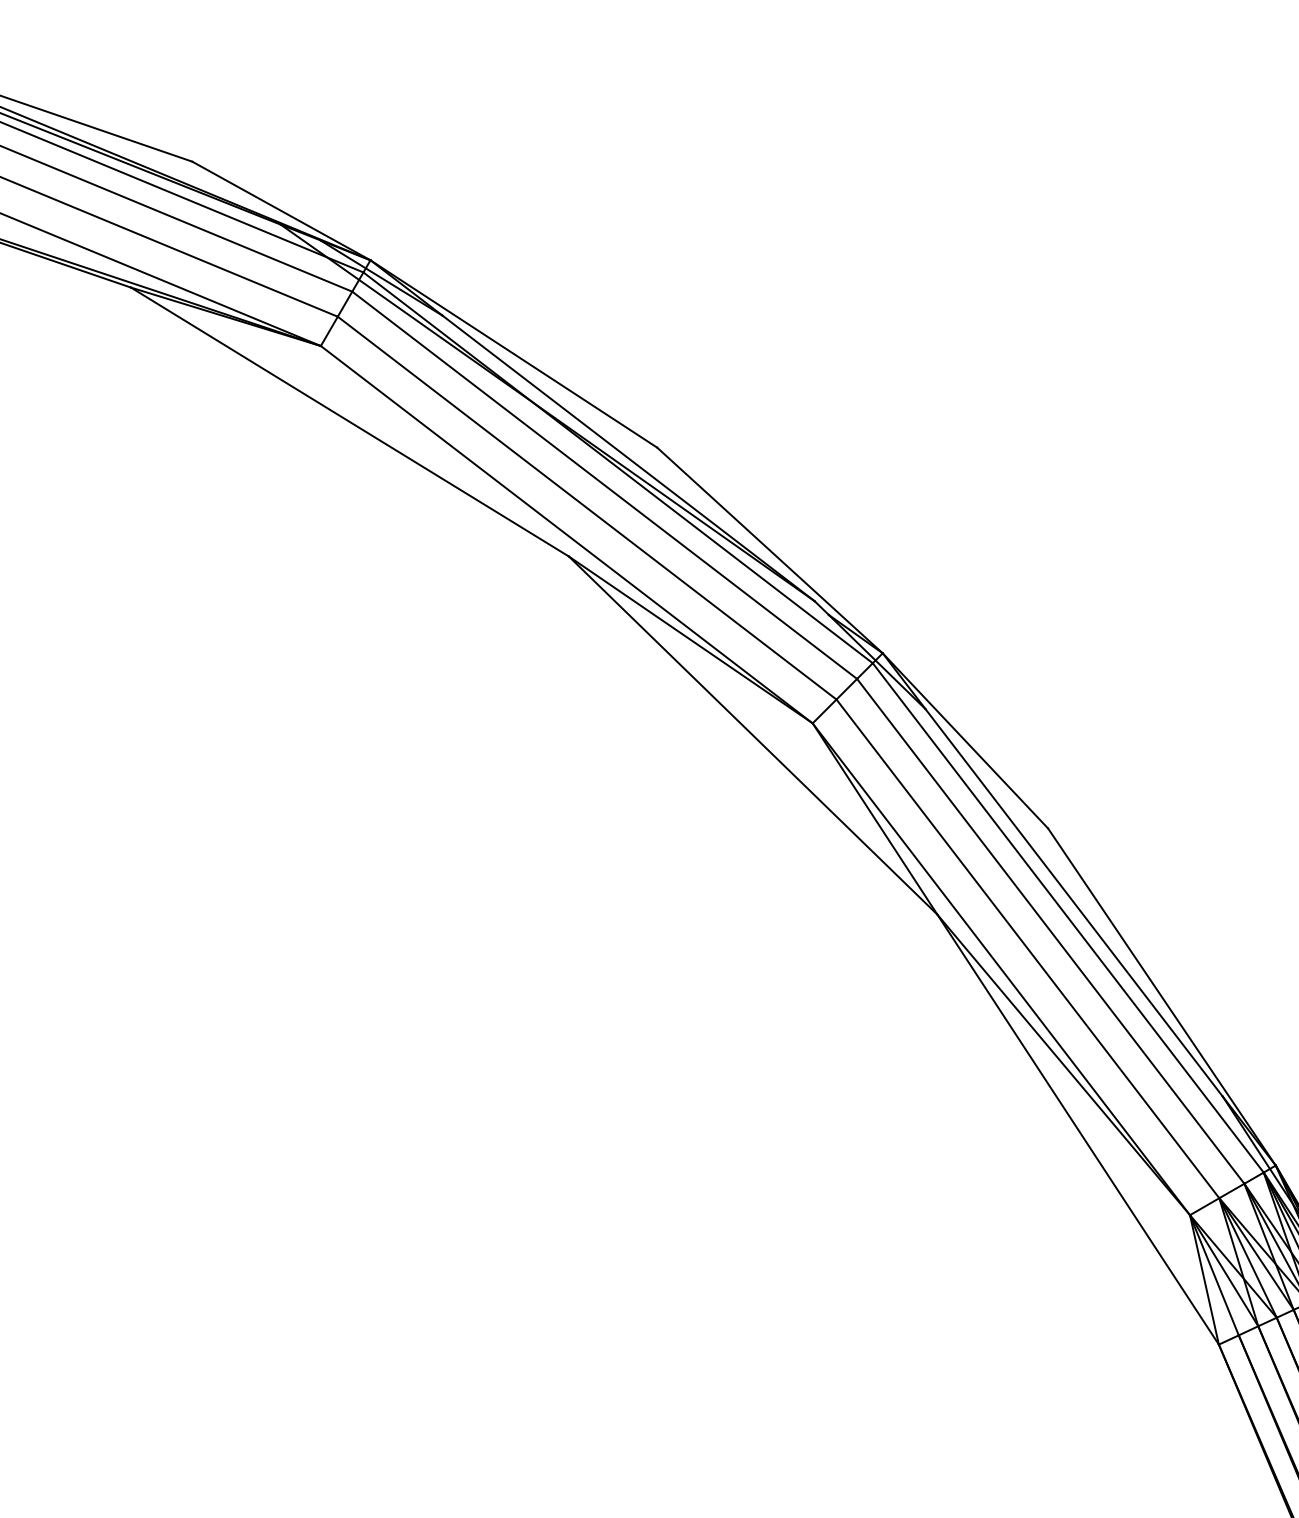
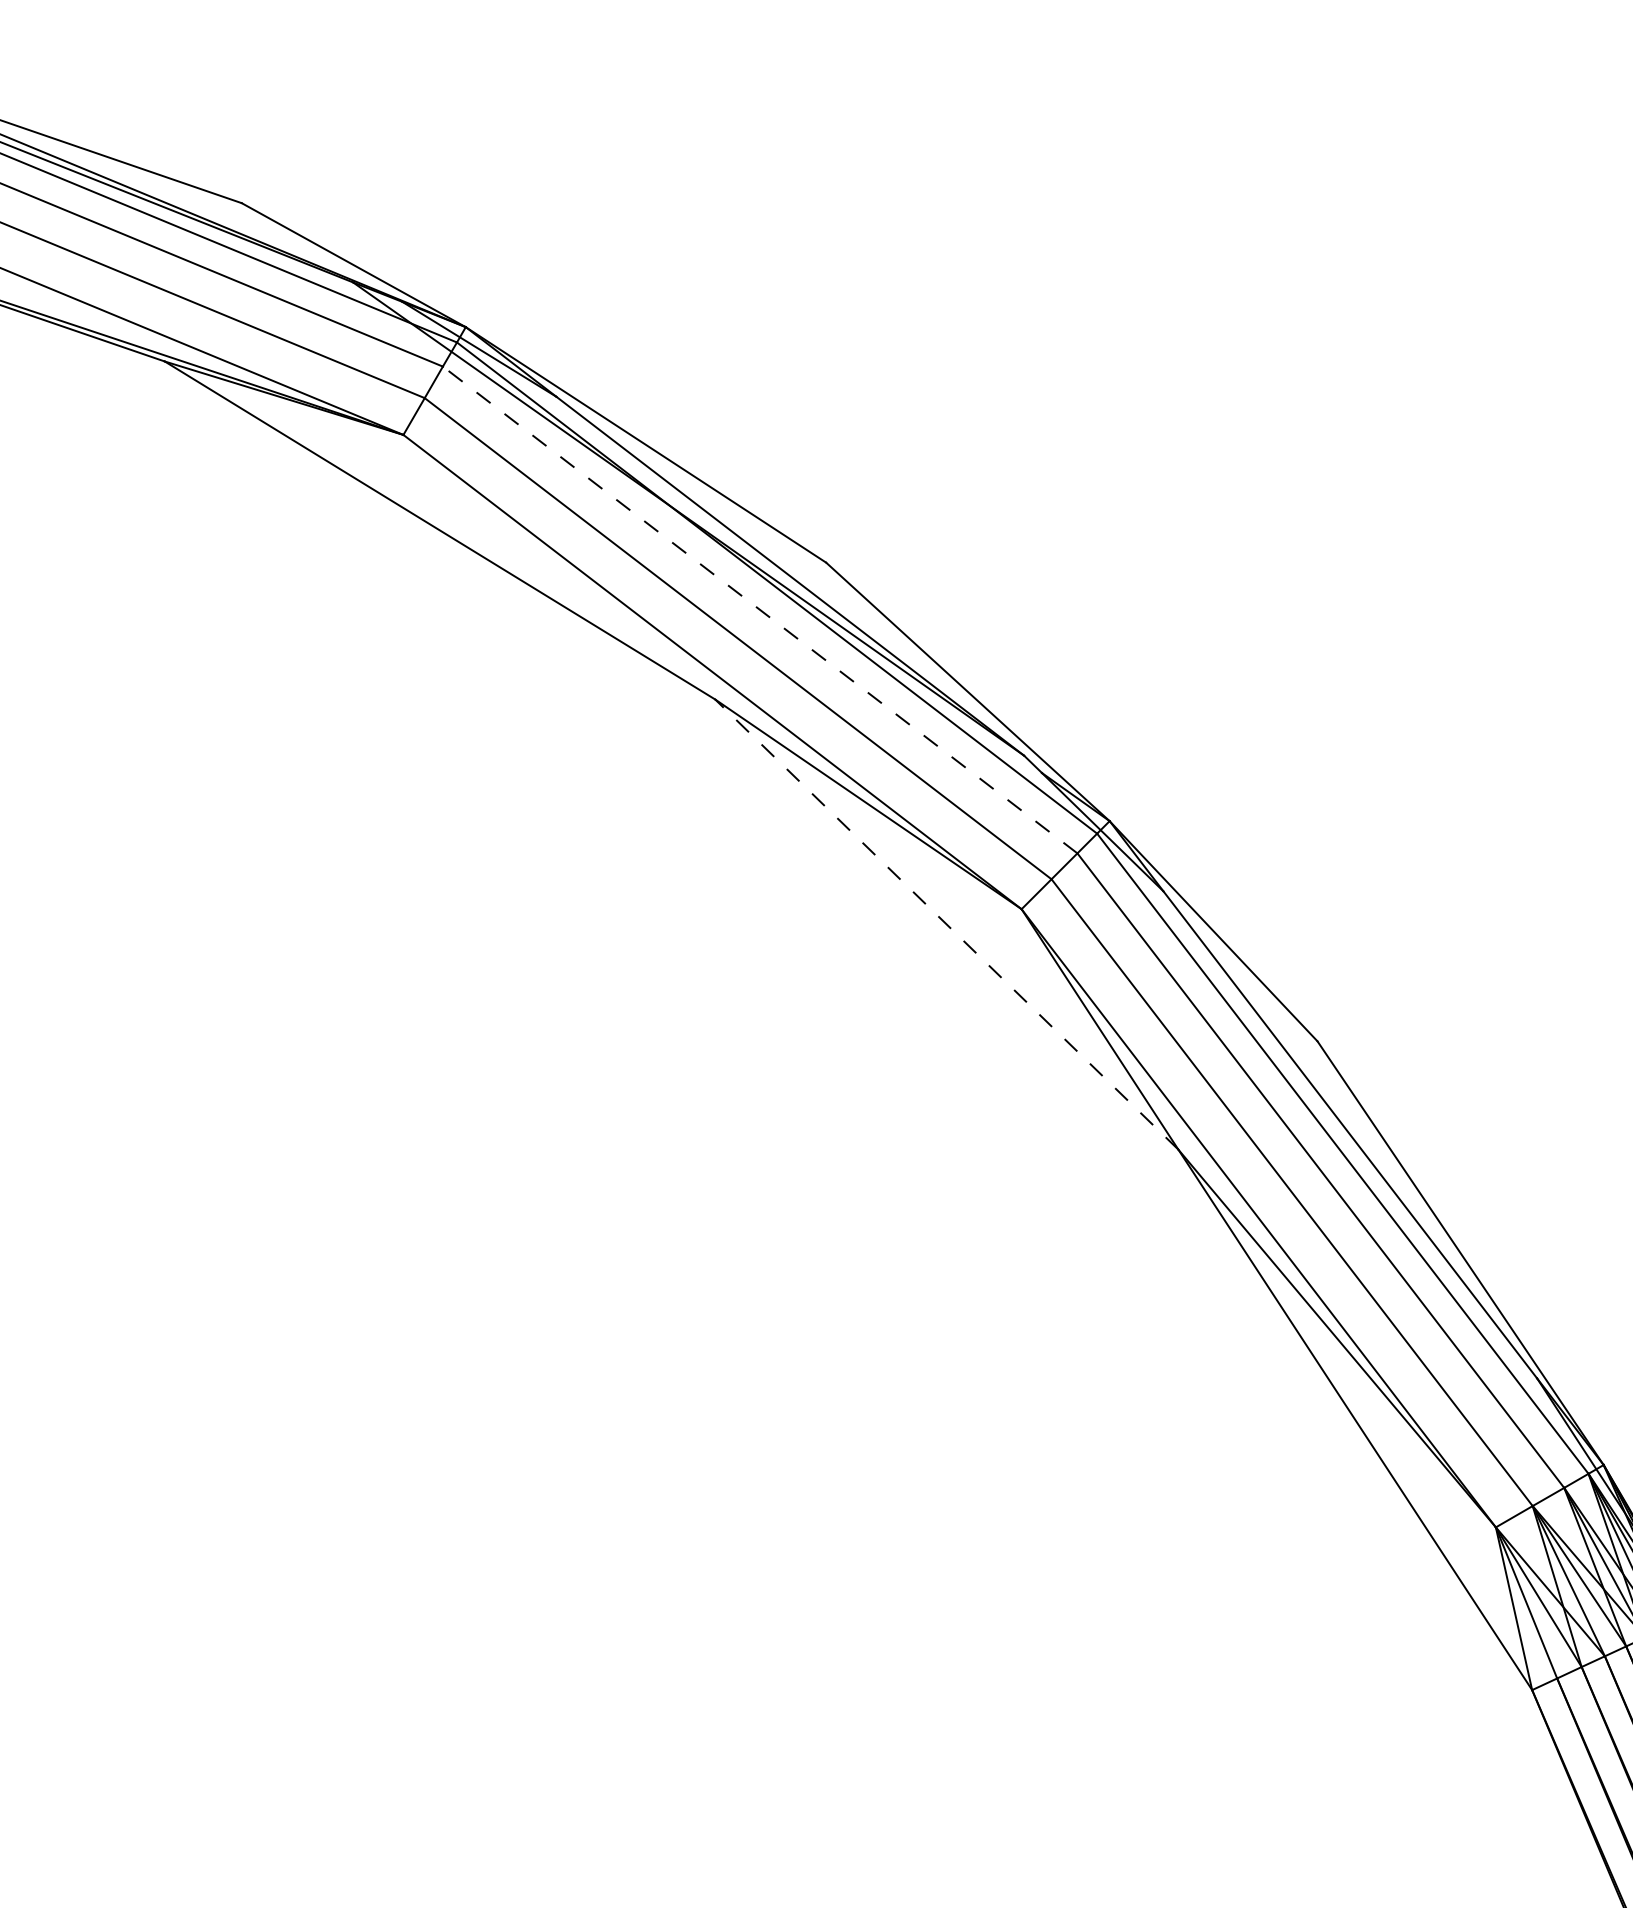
line: (604, 484) -> (760, 609), solid -> dashed
line: (752, 735) -> (946, 924), solid -> dashed

